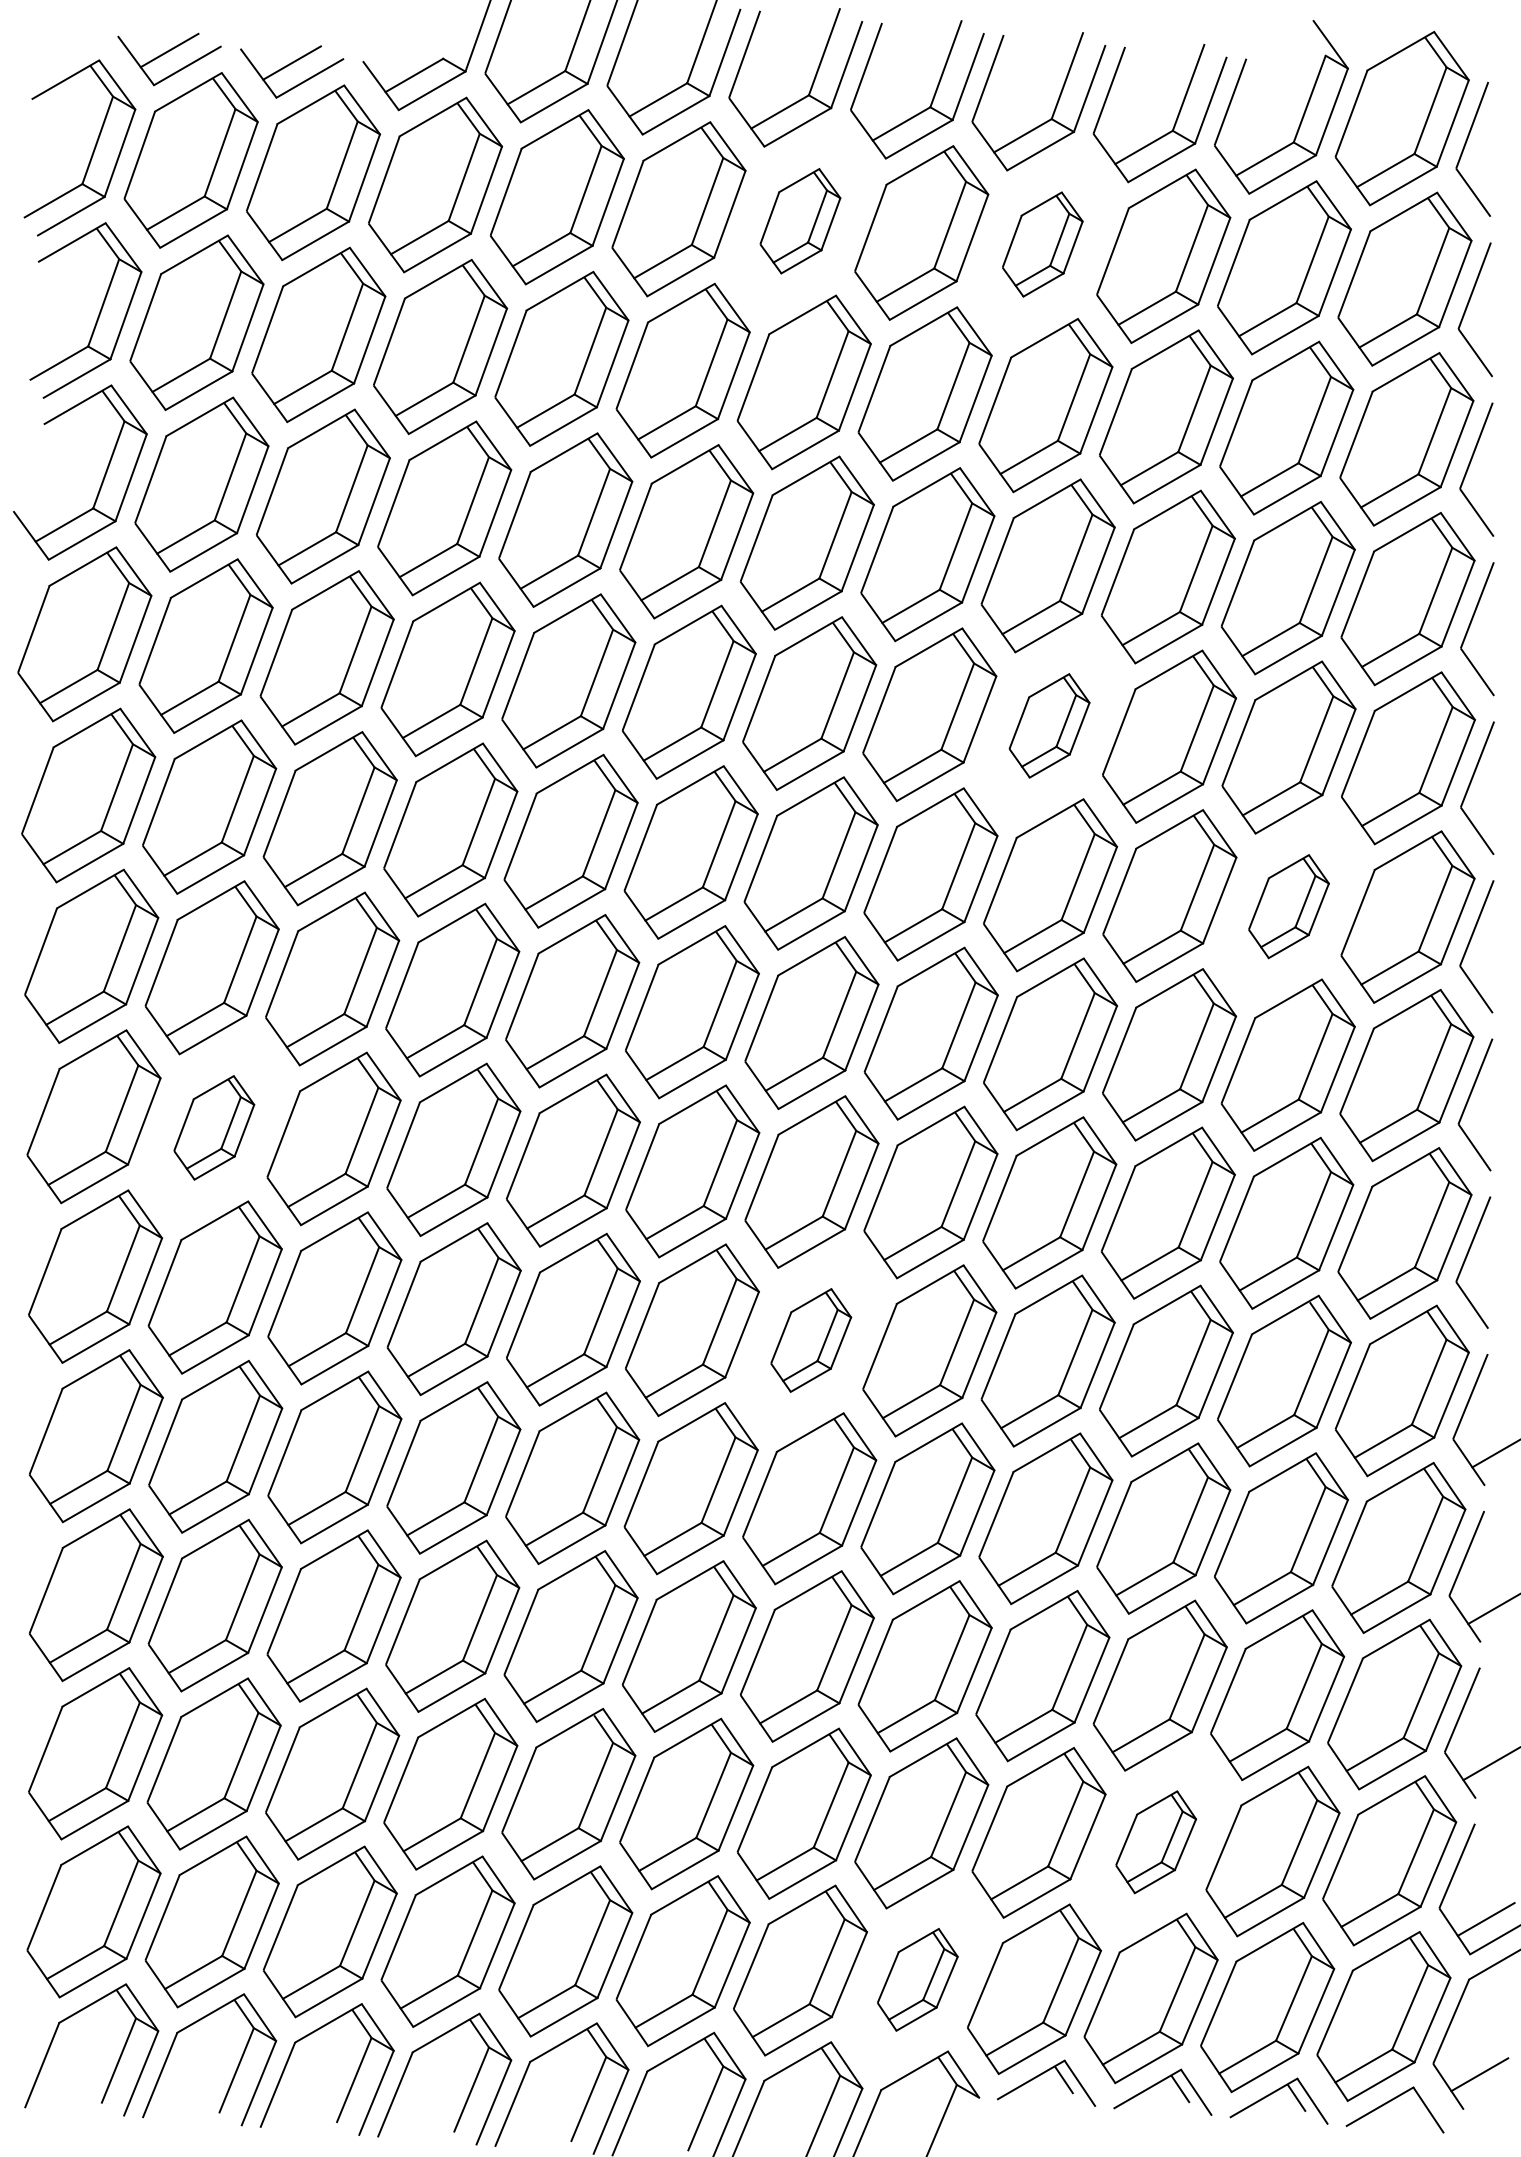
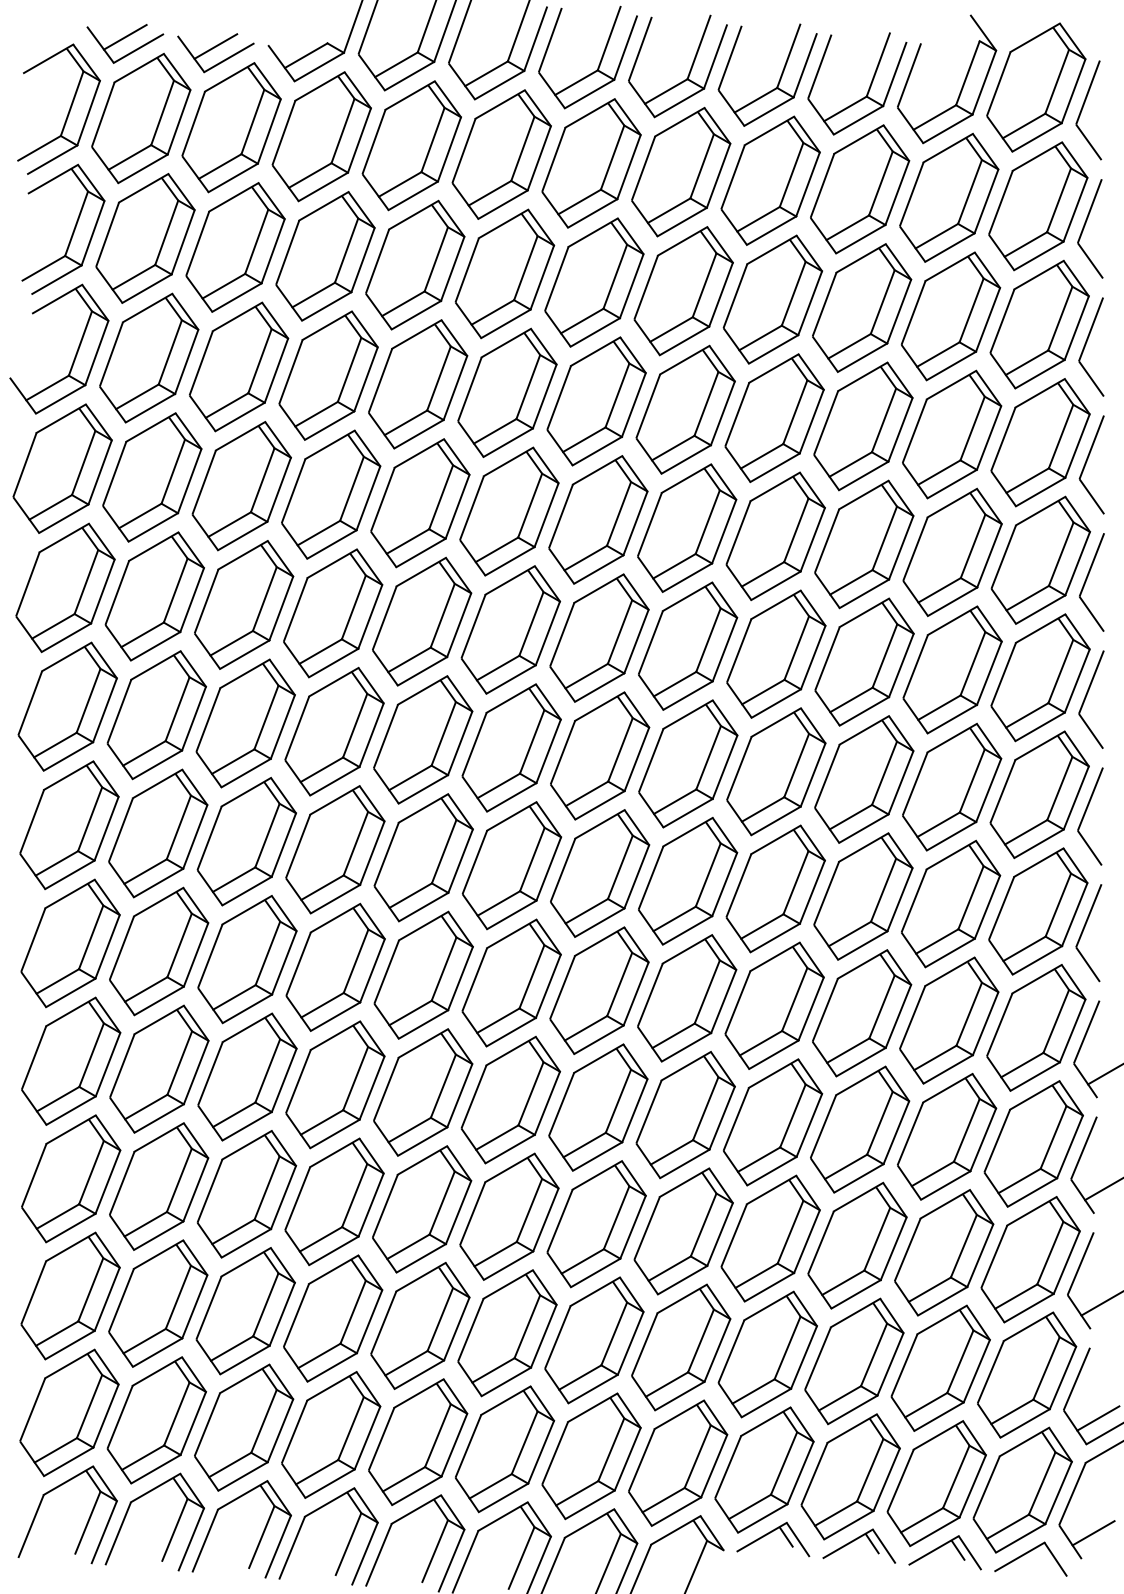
part: (800, 221) -> (591, 163), size x1.67
part: (1042, 244) -> (770, 180), size x1.67
part: (1049, 726) -> (775, 536), size x1.67
part: (1288, 905) -> (952, 669), size x1.67
part: (214, 1127) -> (158, 833), size x1.67
part: (811, 1340) -> (599, 990), size x1.67
part: (1156, 1842) -> (854, 1361), size x1.67
part: (918, 1978) -> (678, 1462), size x1.67

